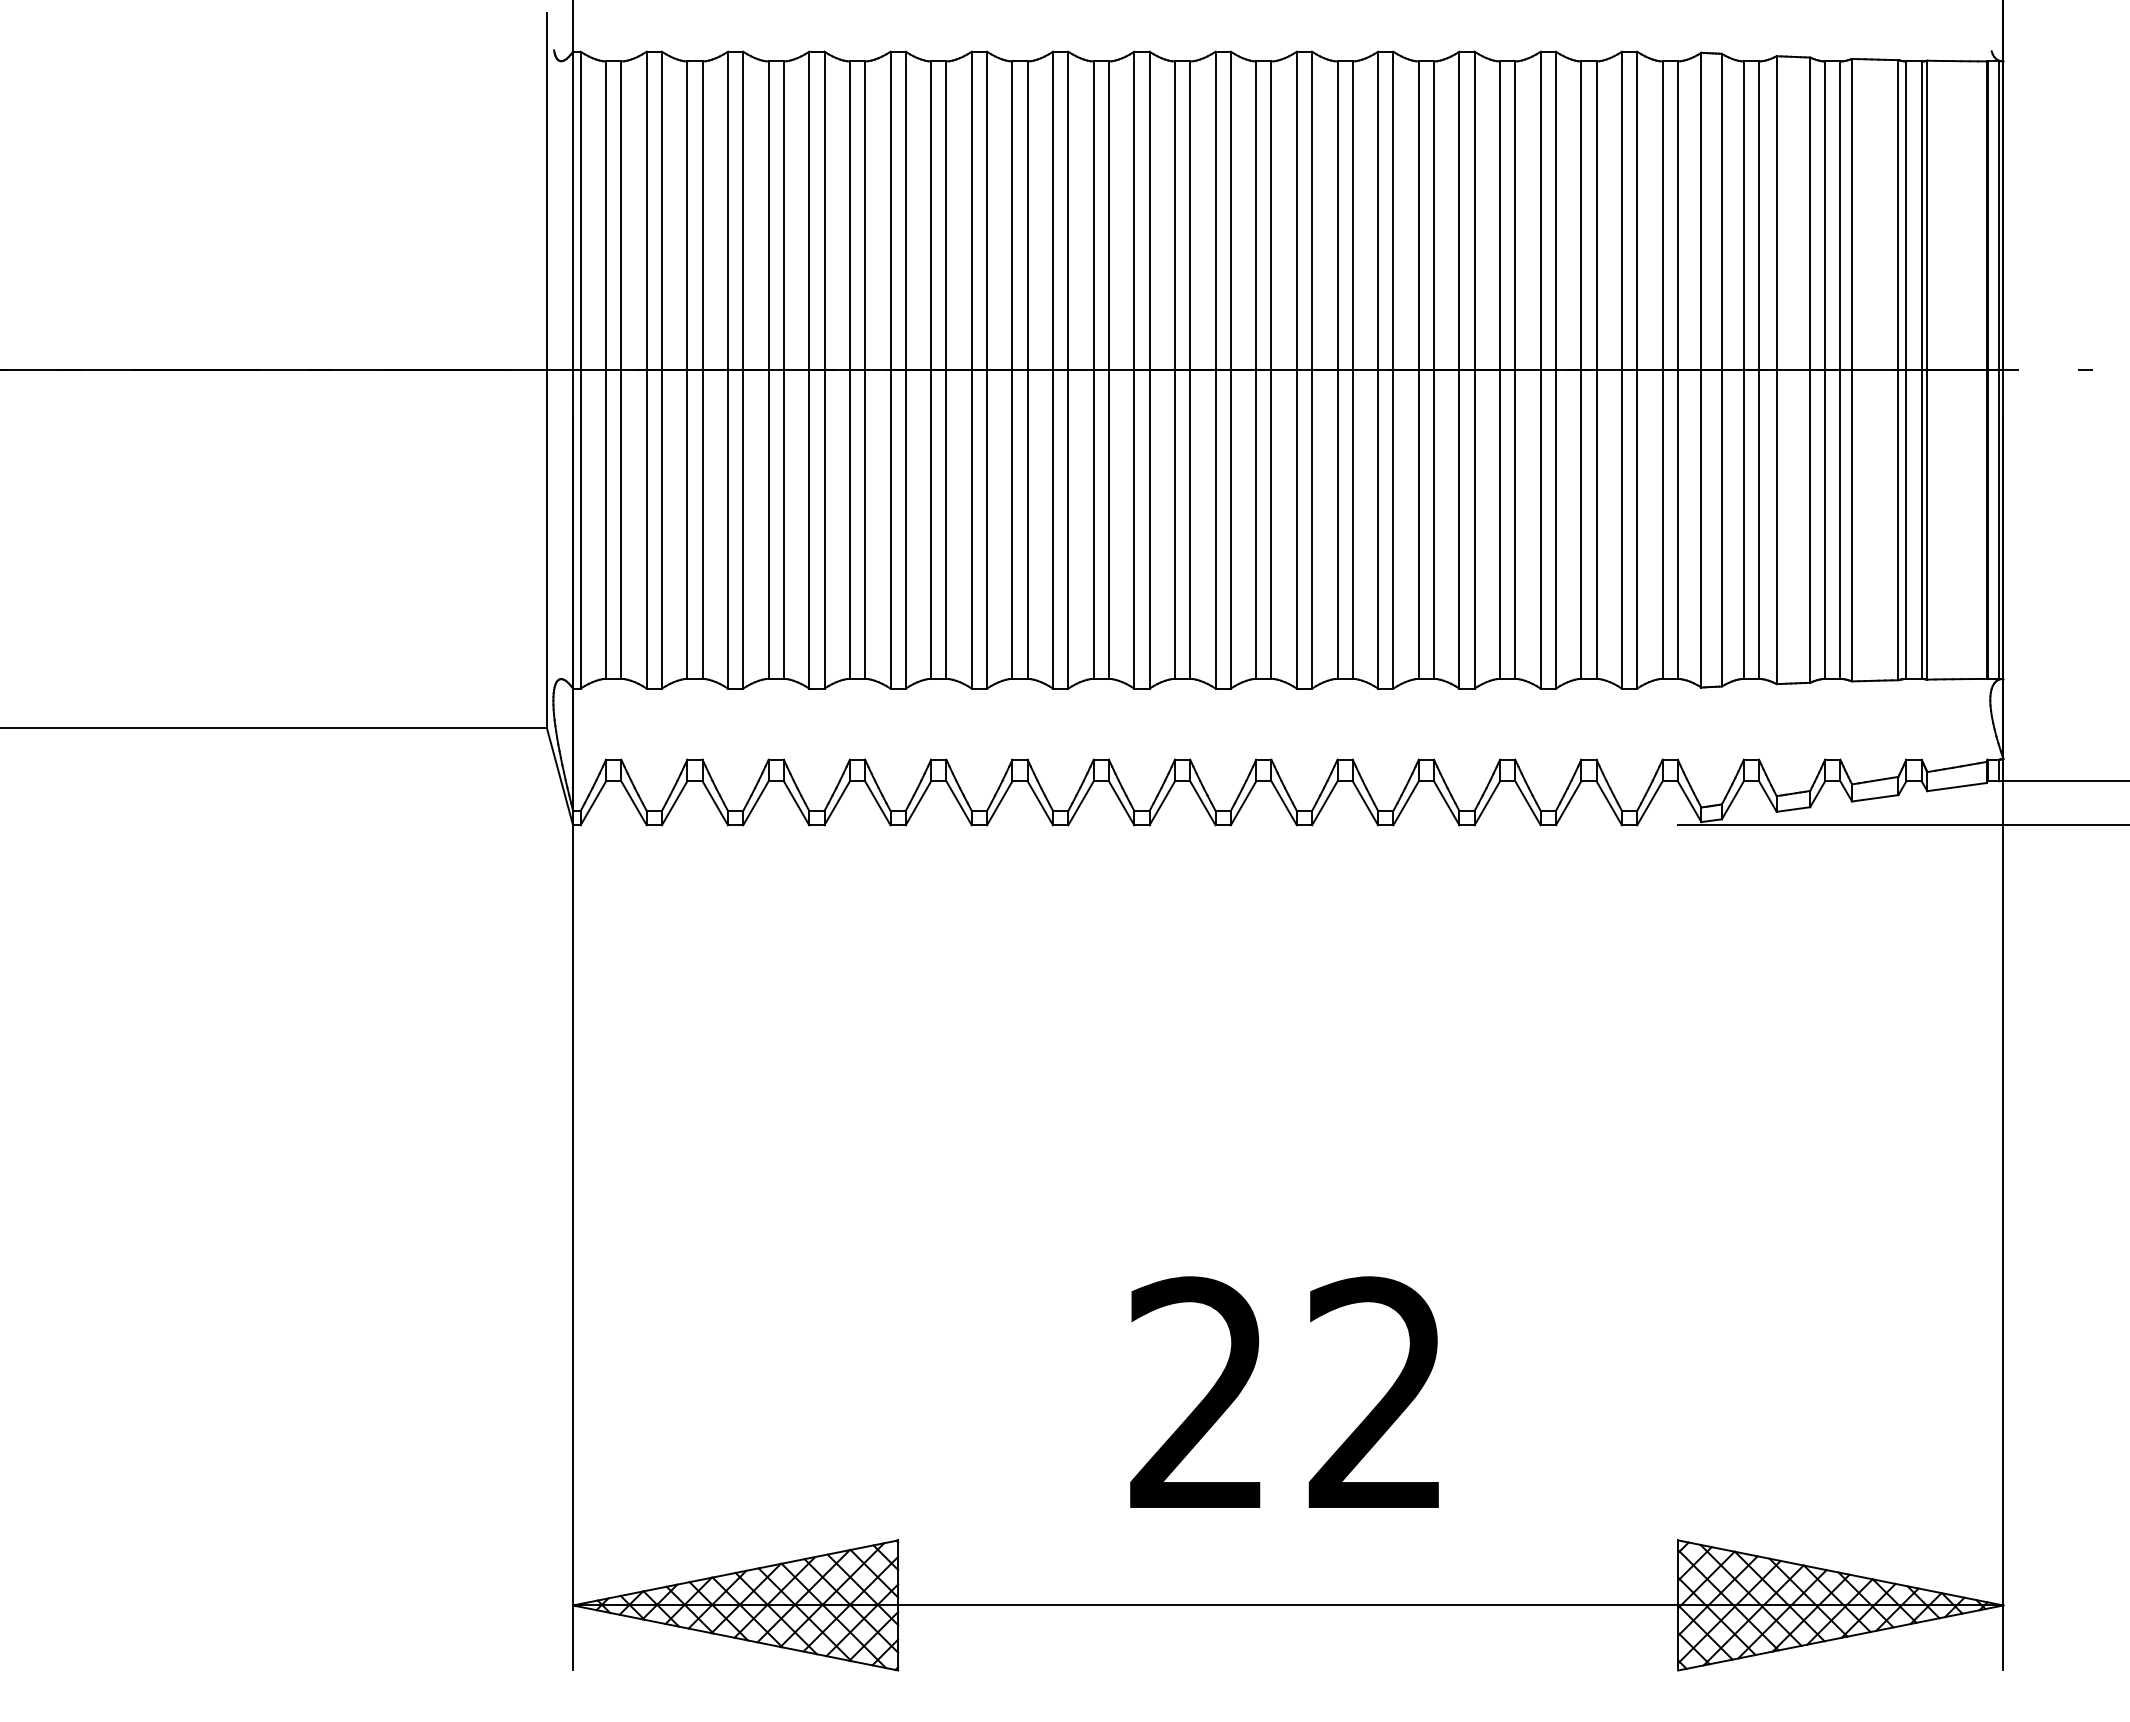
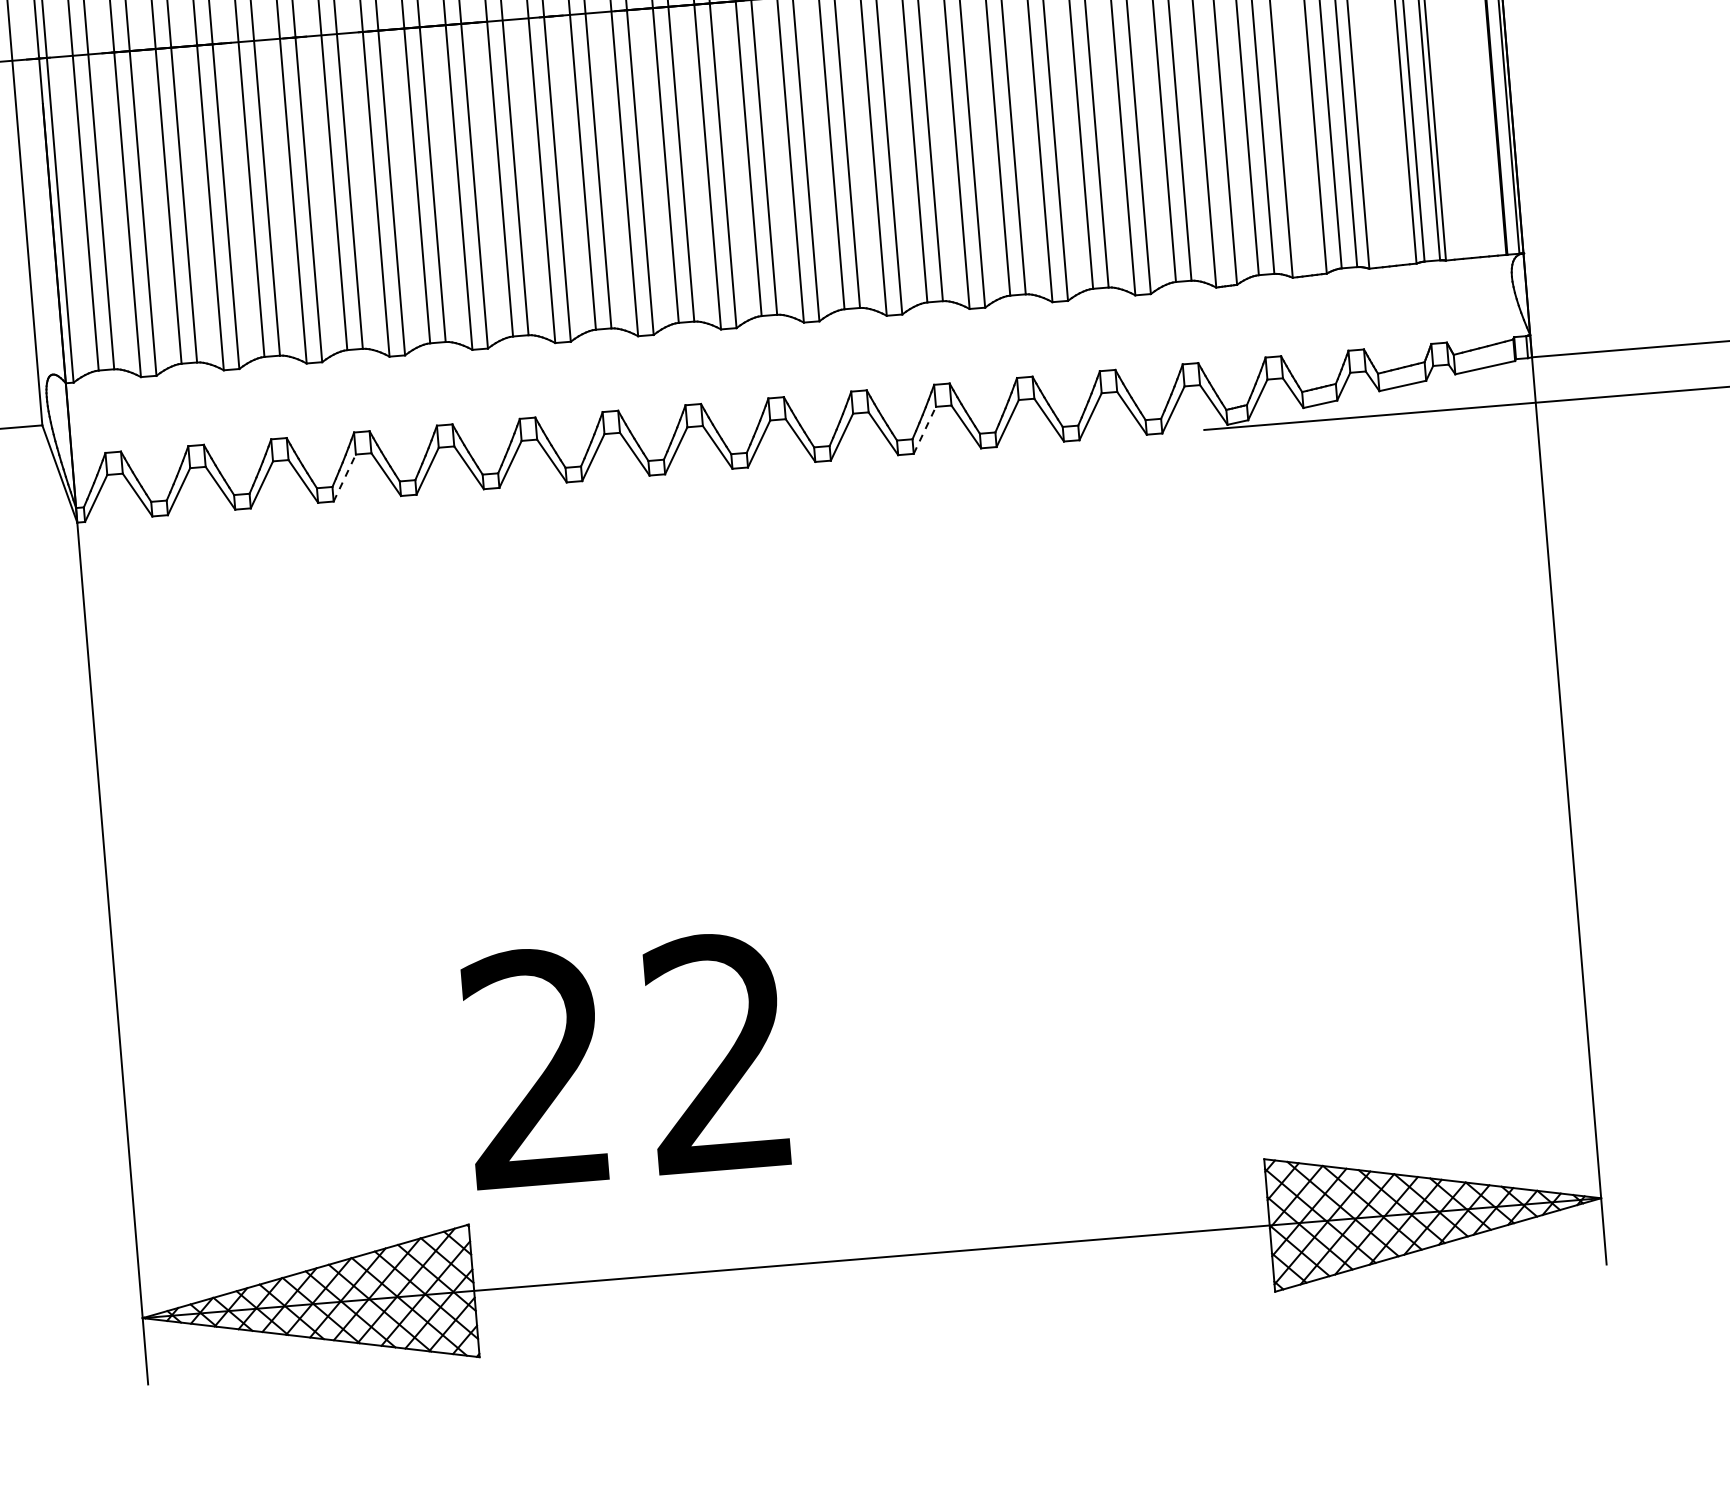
line: (837, 802) -> (345, 477), solid -> dashed
line: (1406, 802) -> (925, 429), solid -> dashed
text: (1284, 1391) -> (624, 1058), moved

